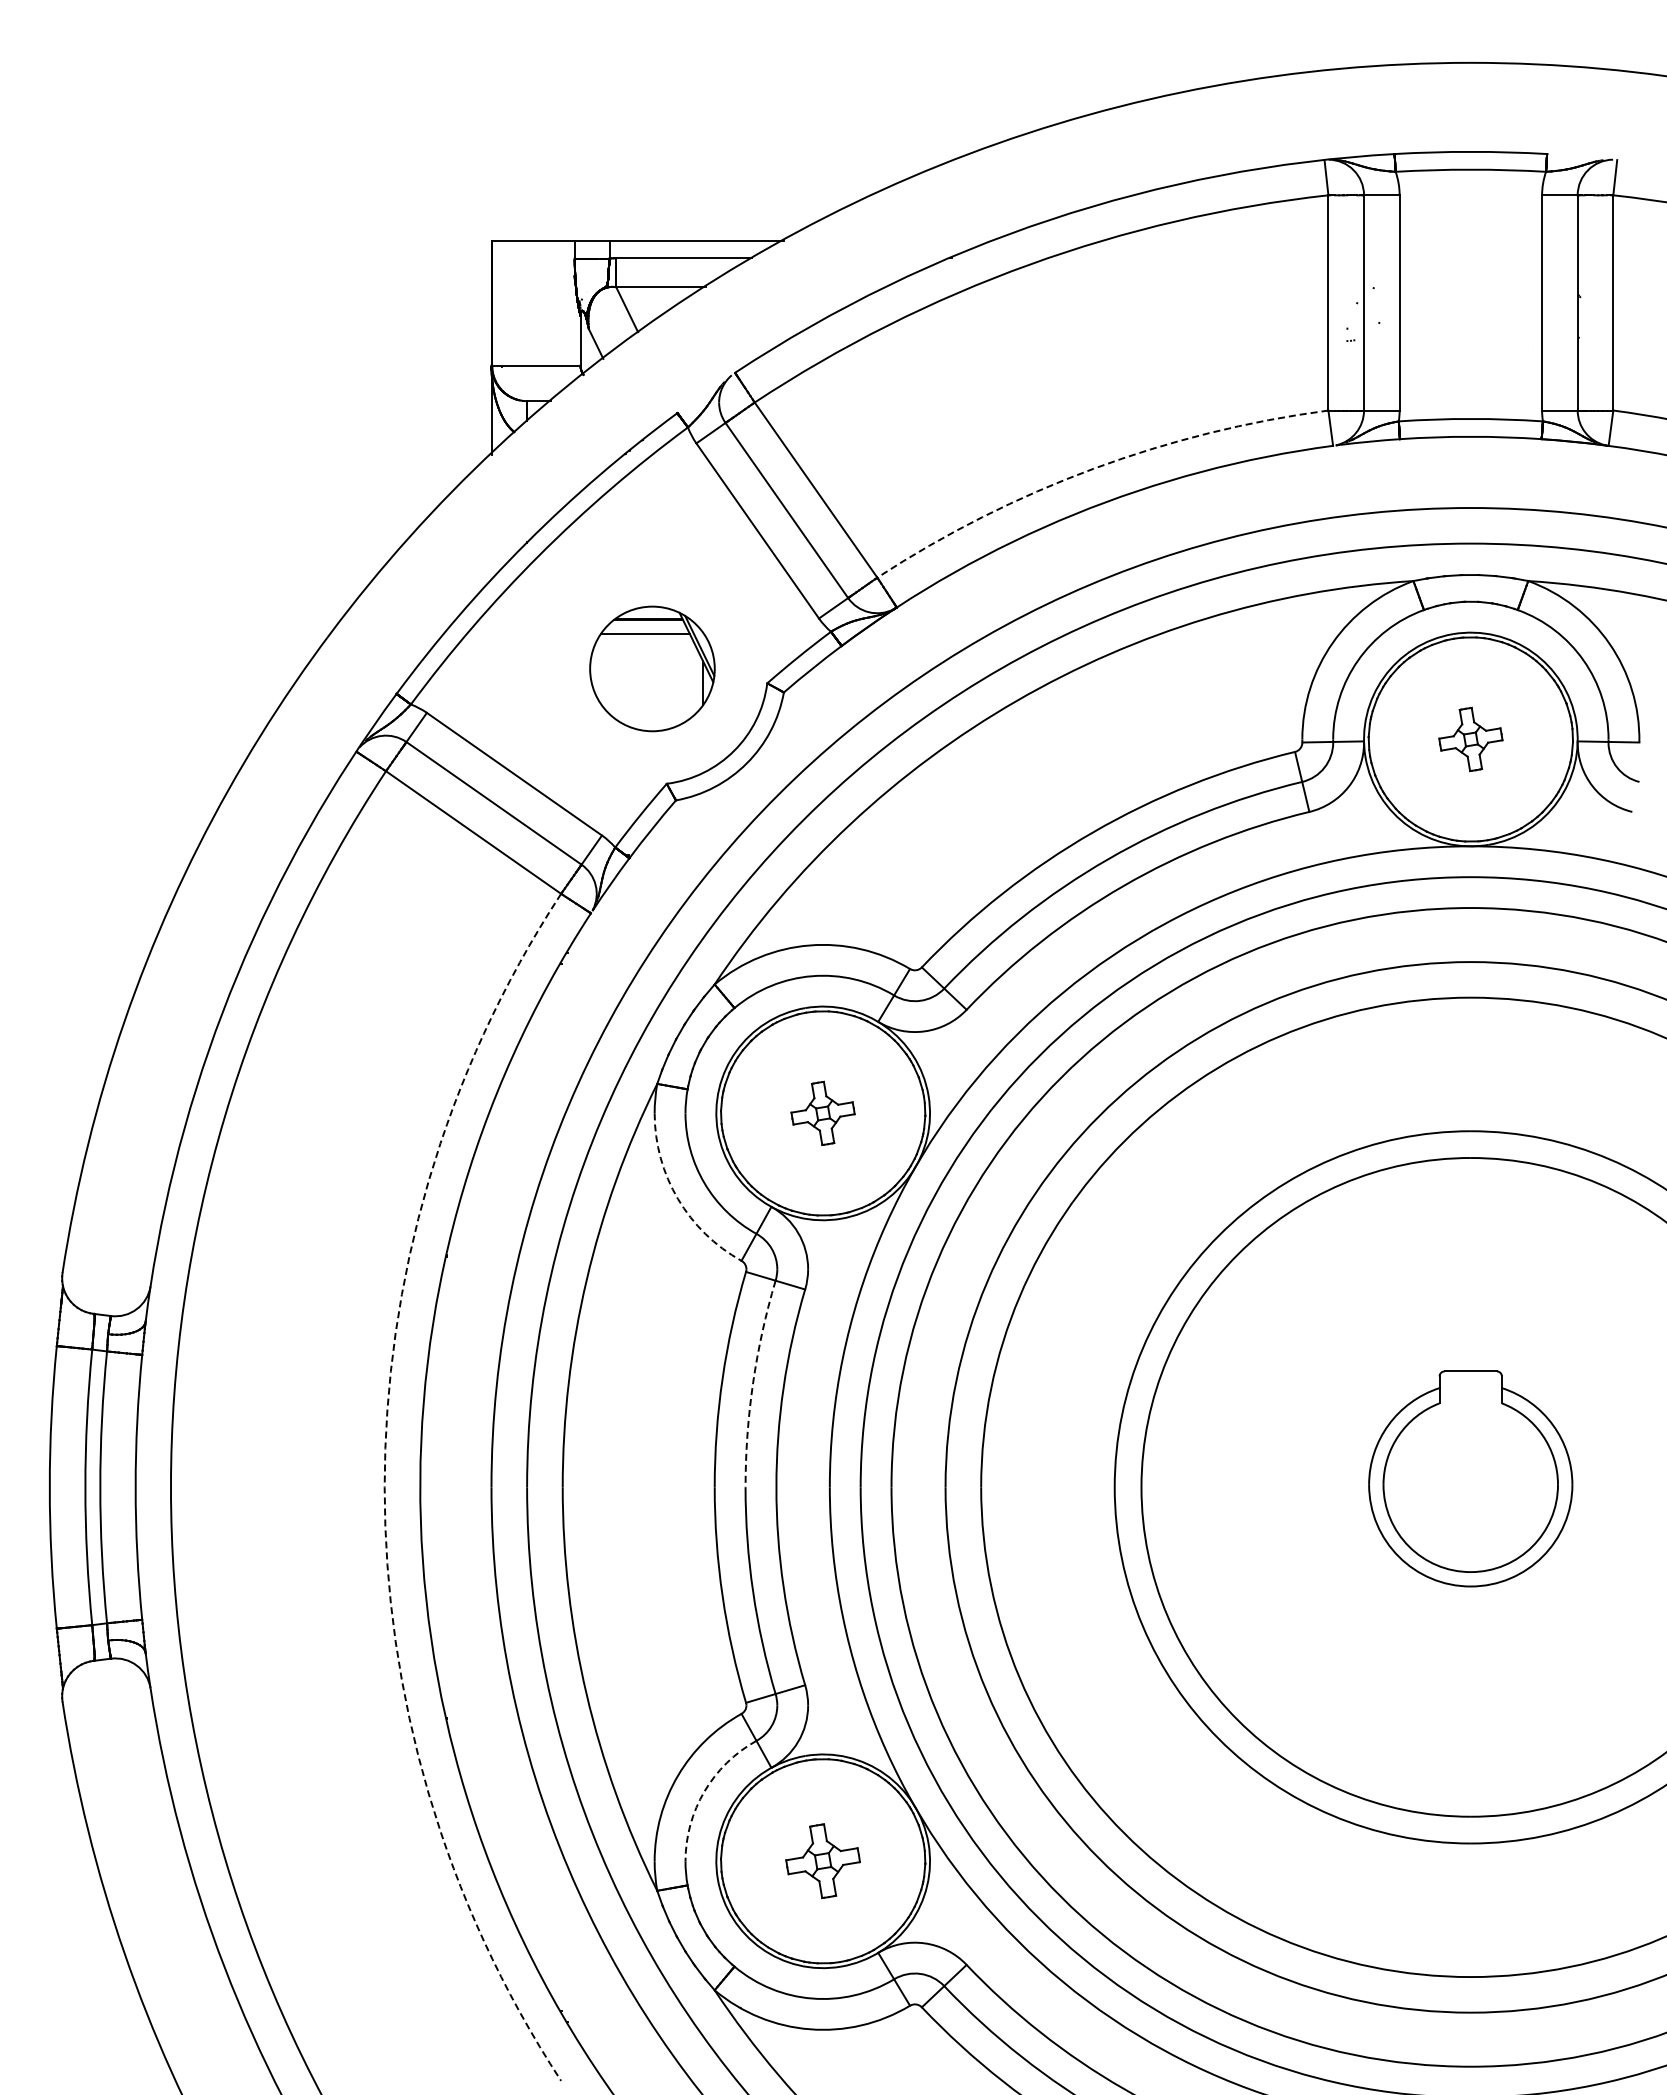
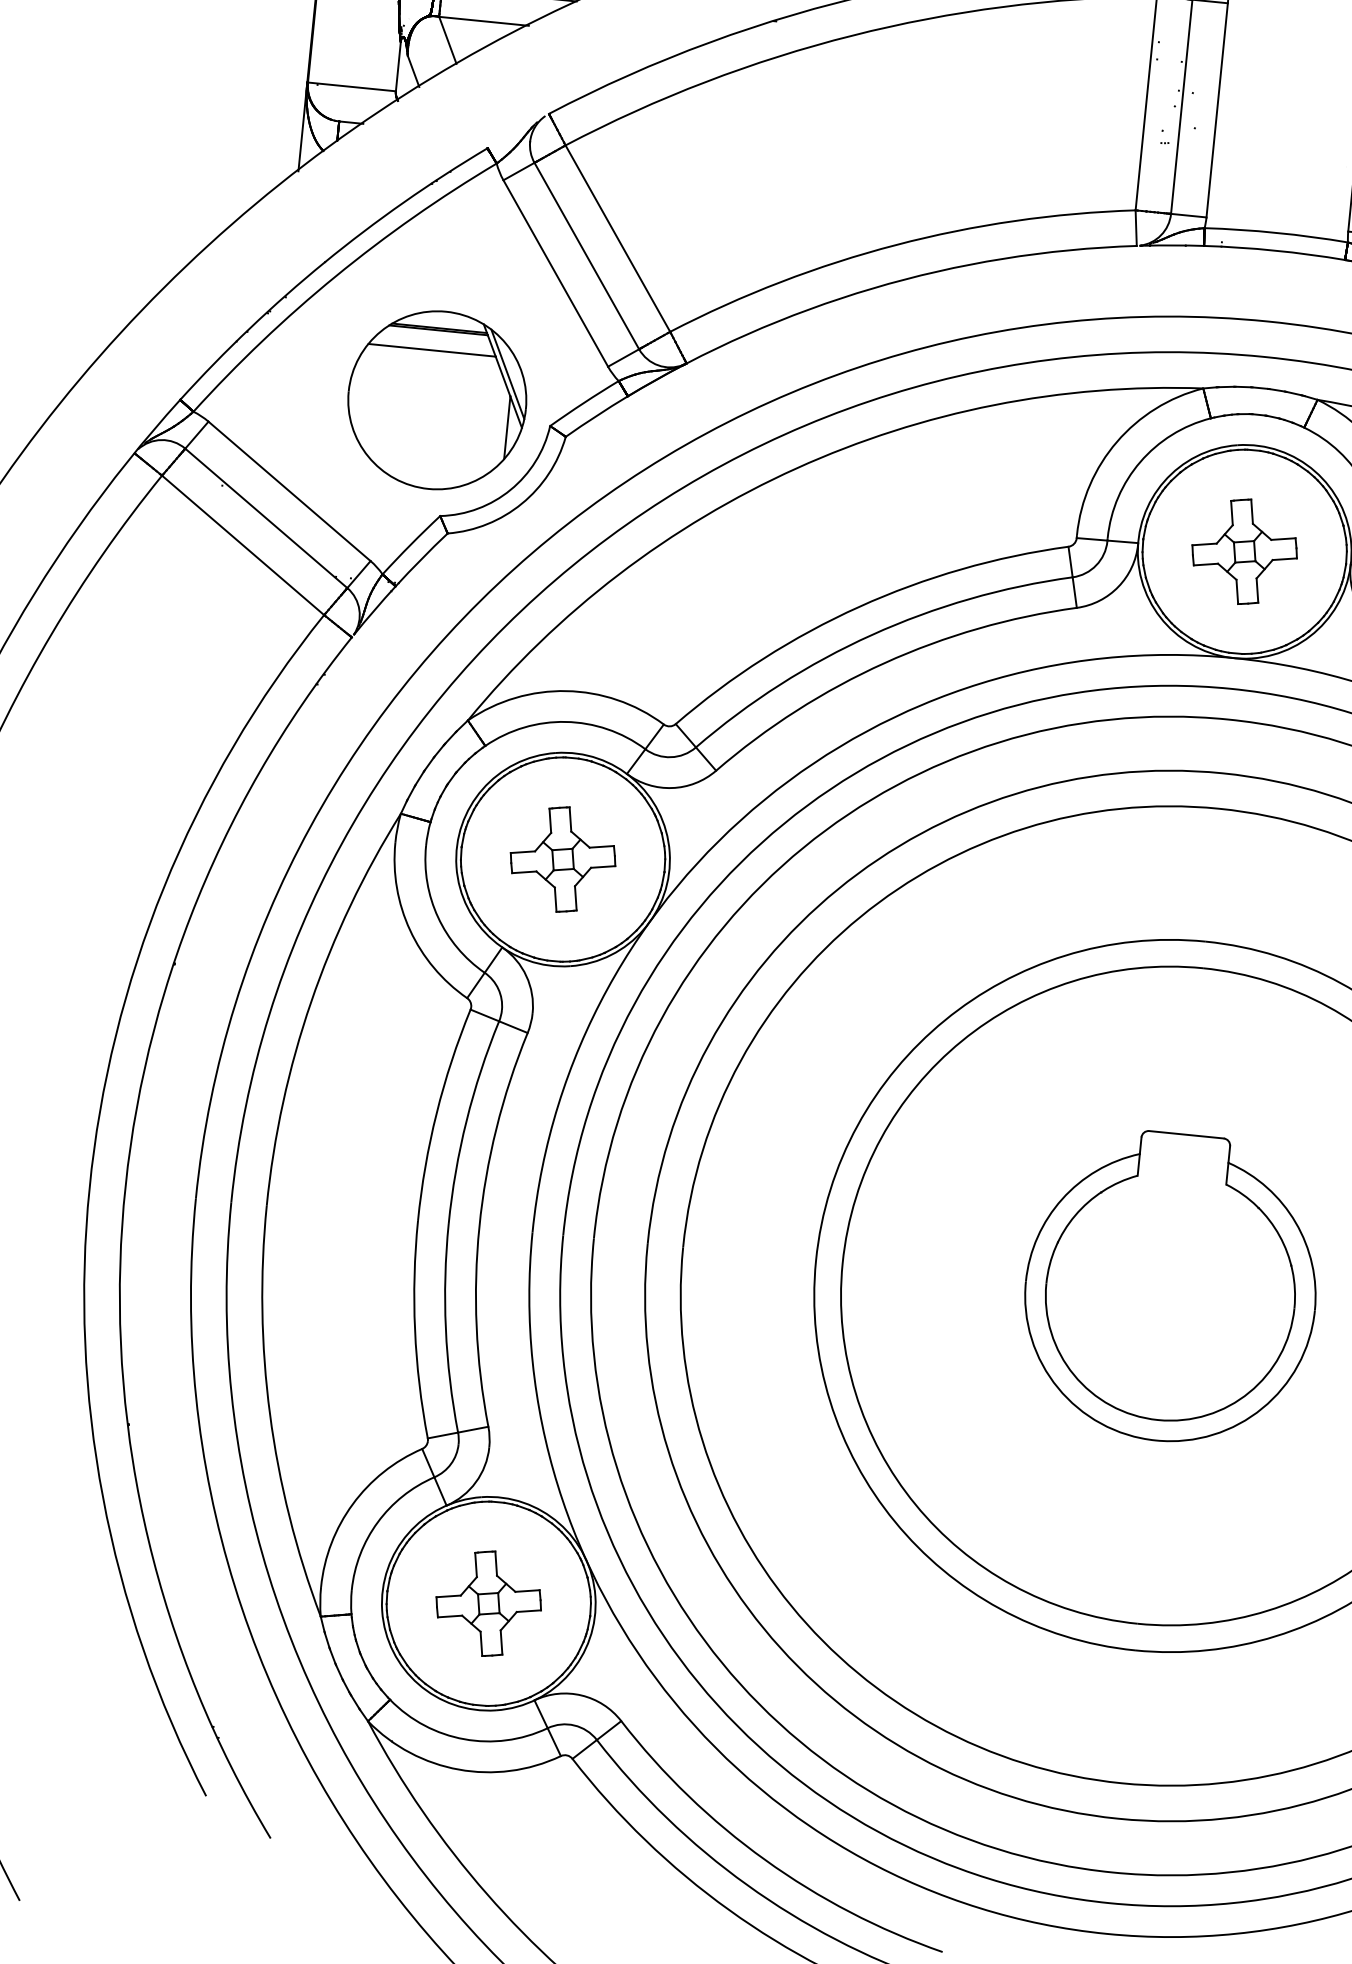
arc: (1093, 468) -> (896, 244), dashed -> solid
part: (652, 668) -> (437, 399), size x1.43
part: (1470, 739) -> (1244, 551), size x1.67
part: (822, 1113) -> (562, 859), size x1.67
arc: (678, 1199) -> (410, 930), dashed -> solid
arc: (753, 1382) -> (467, 1120), dashed -> solid
part: (1470, 1478) -> (1170, 1287), size x1.43
arc: (384, 1487) -> (89, 1188), dashed -> solid
arc: (704, 1791) -> (377, 1522), dashed -> solid
part: (822, 1860) -> (488, 1602), size x1.43

